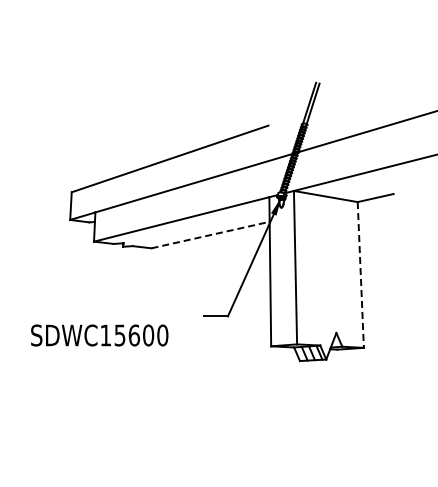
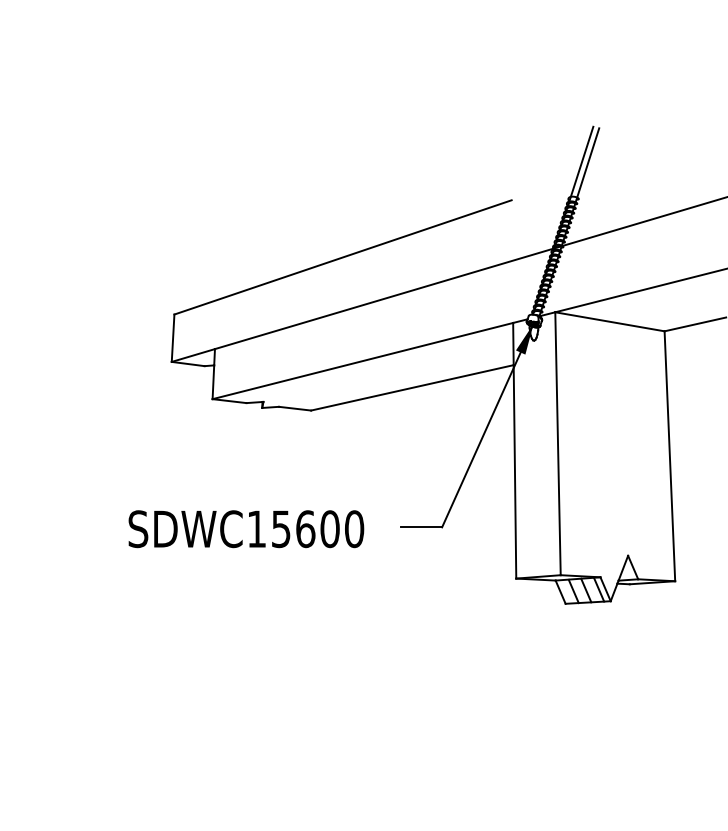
line: (210, 235) -> (412, 388), dashed -> solid
line: (360, 274) -> (669, 455), dashed -> solid
text: (99, 335) -> (245, 529), moved

